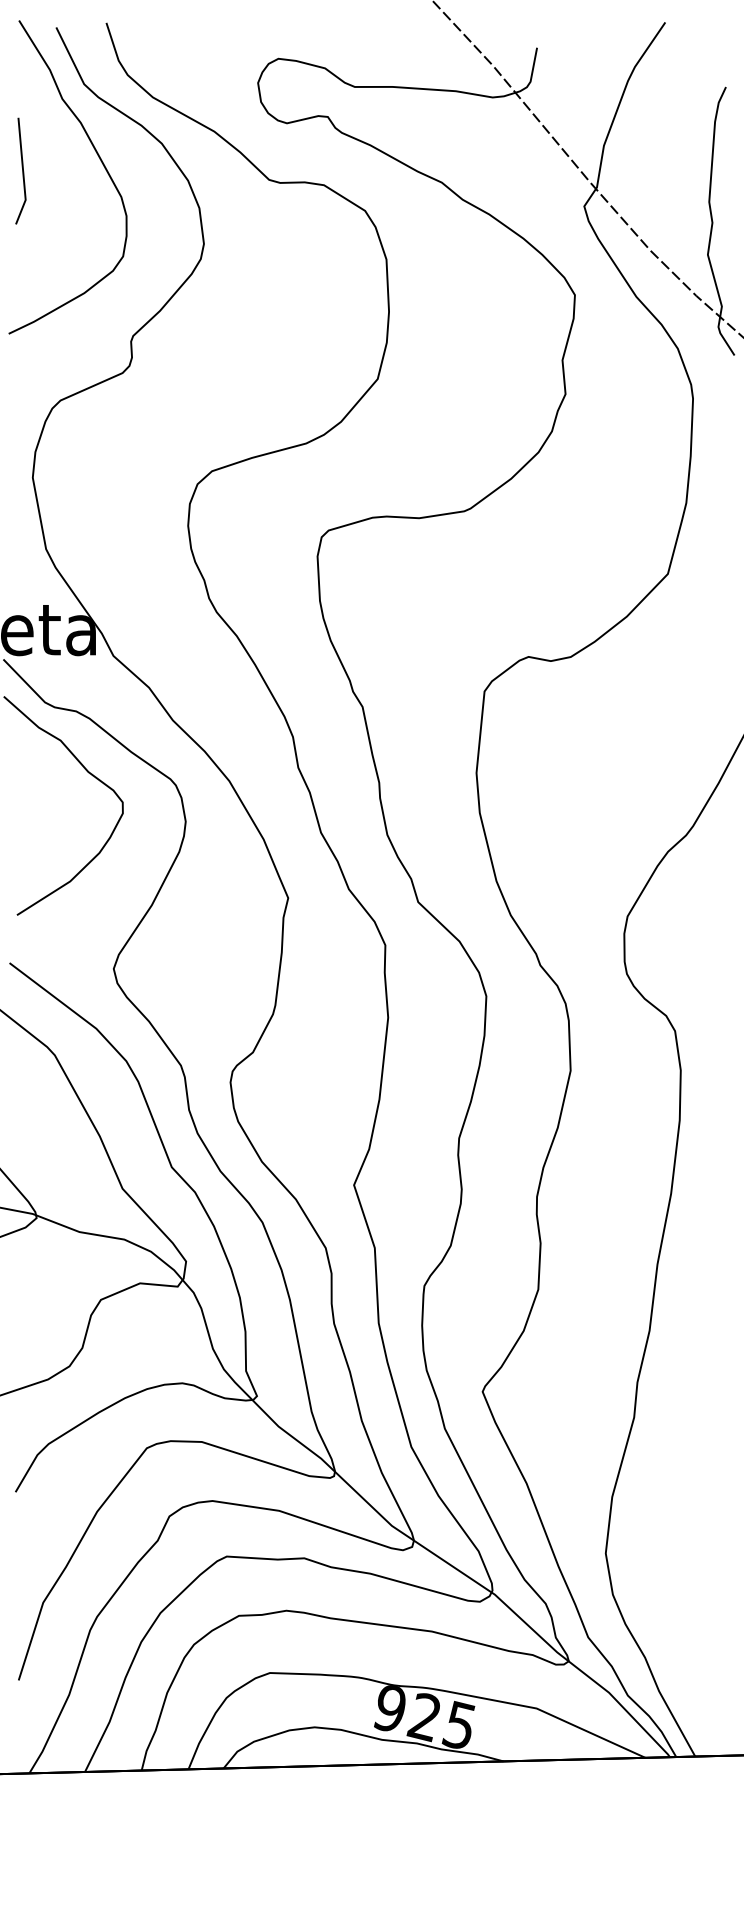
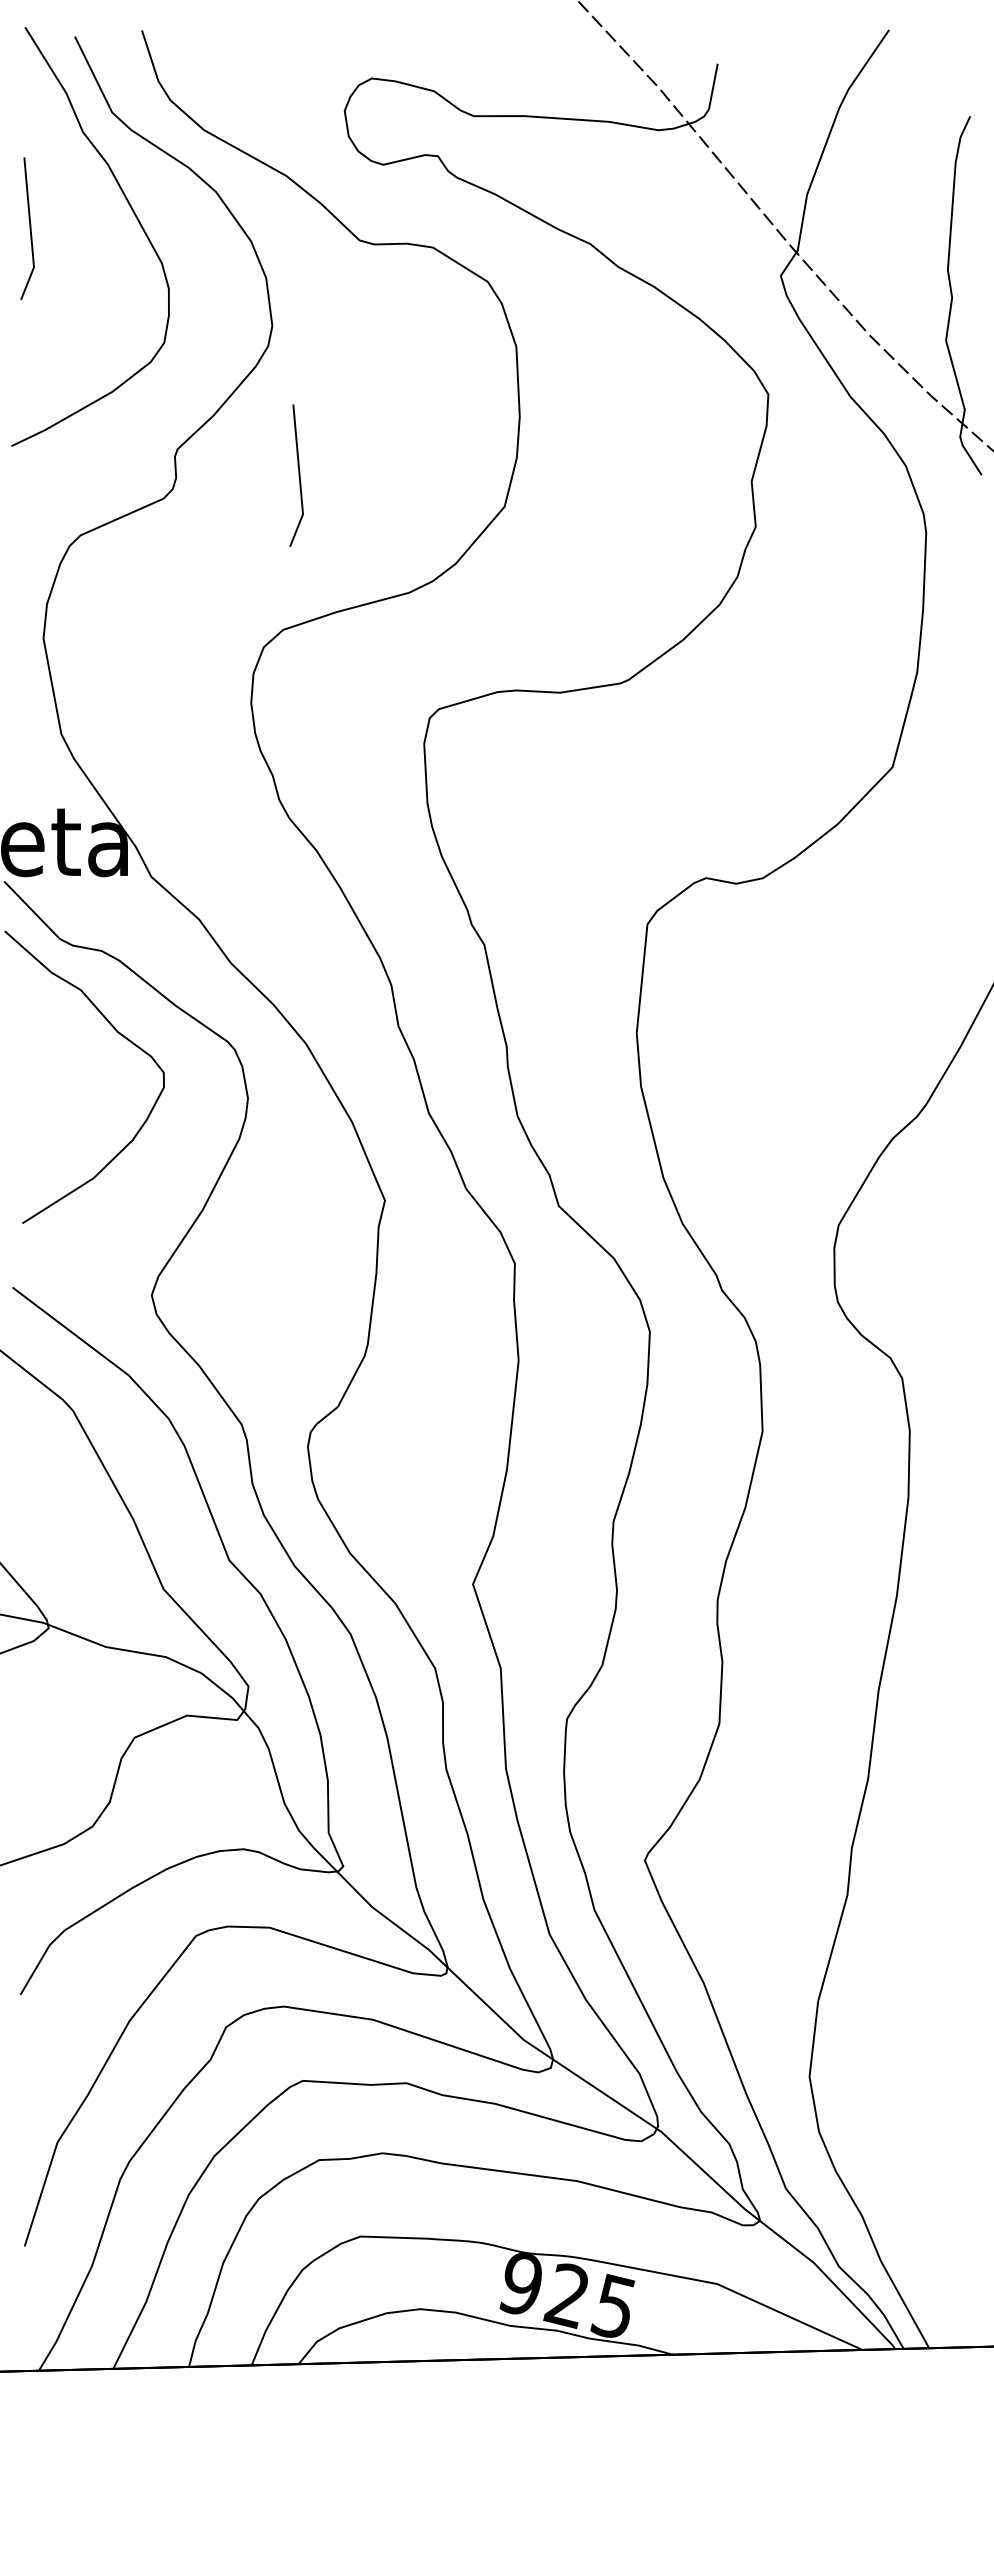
line: (223, 355) -> (298, 475), added

